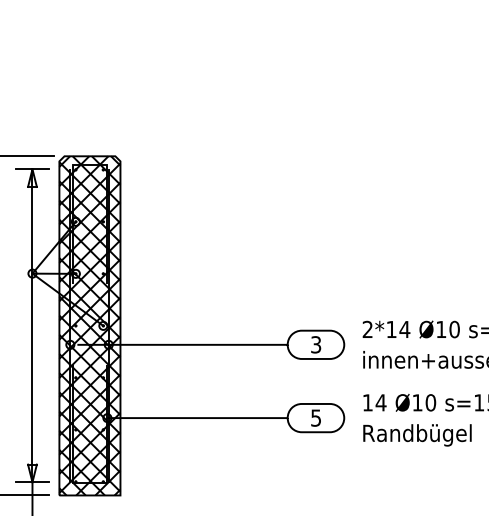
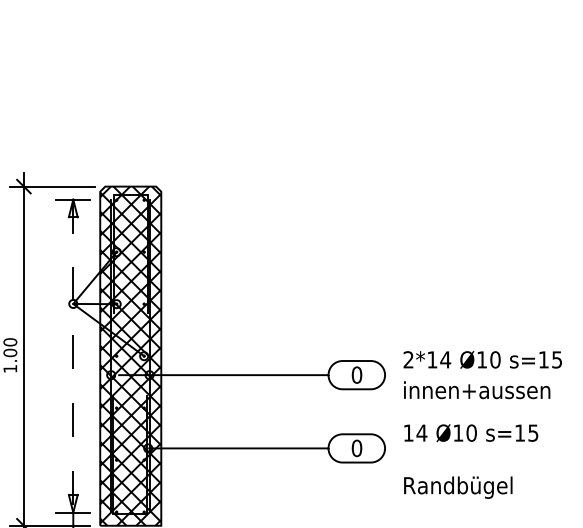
line: (32, 326) -> (73, 356), solid -> dashed
text: (315, 344) -> (356, 374), 3 -> 0
text: (315, 418) -> (356, 448), 5 -> 0
text: (417, 435) -> (458, 487), moved

